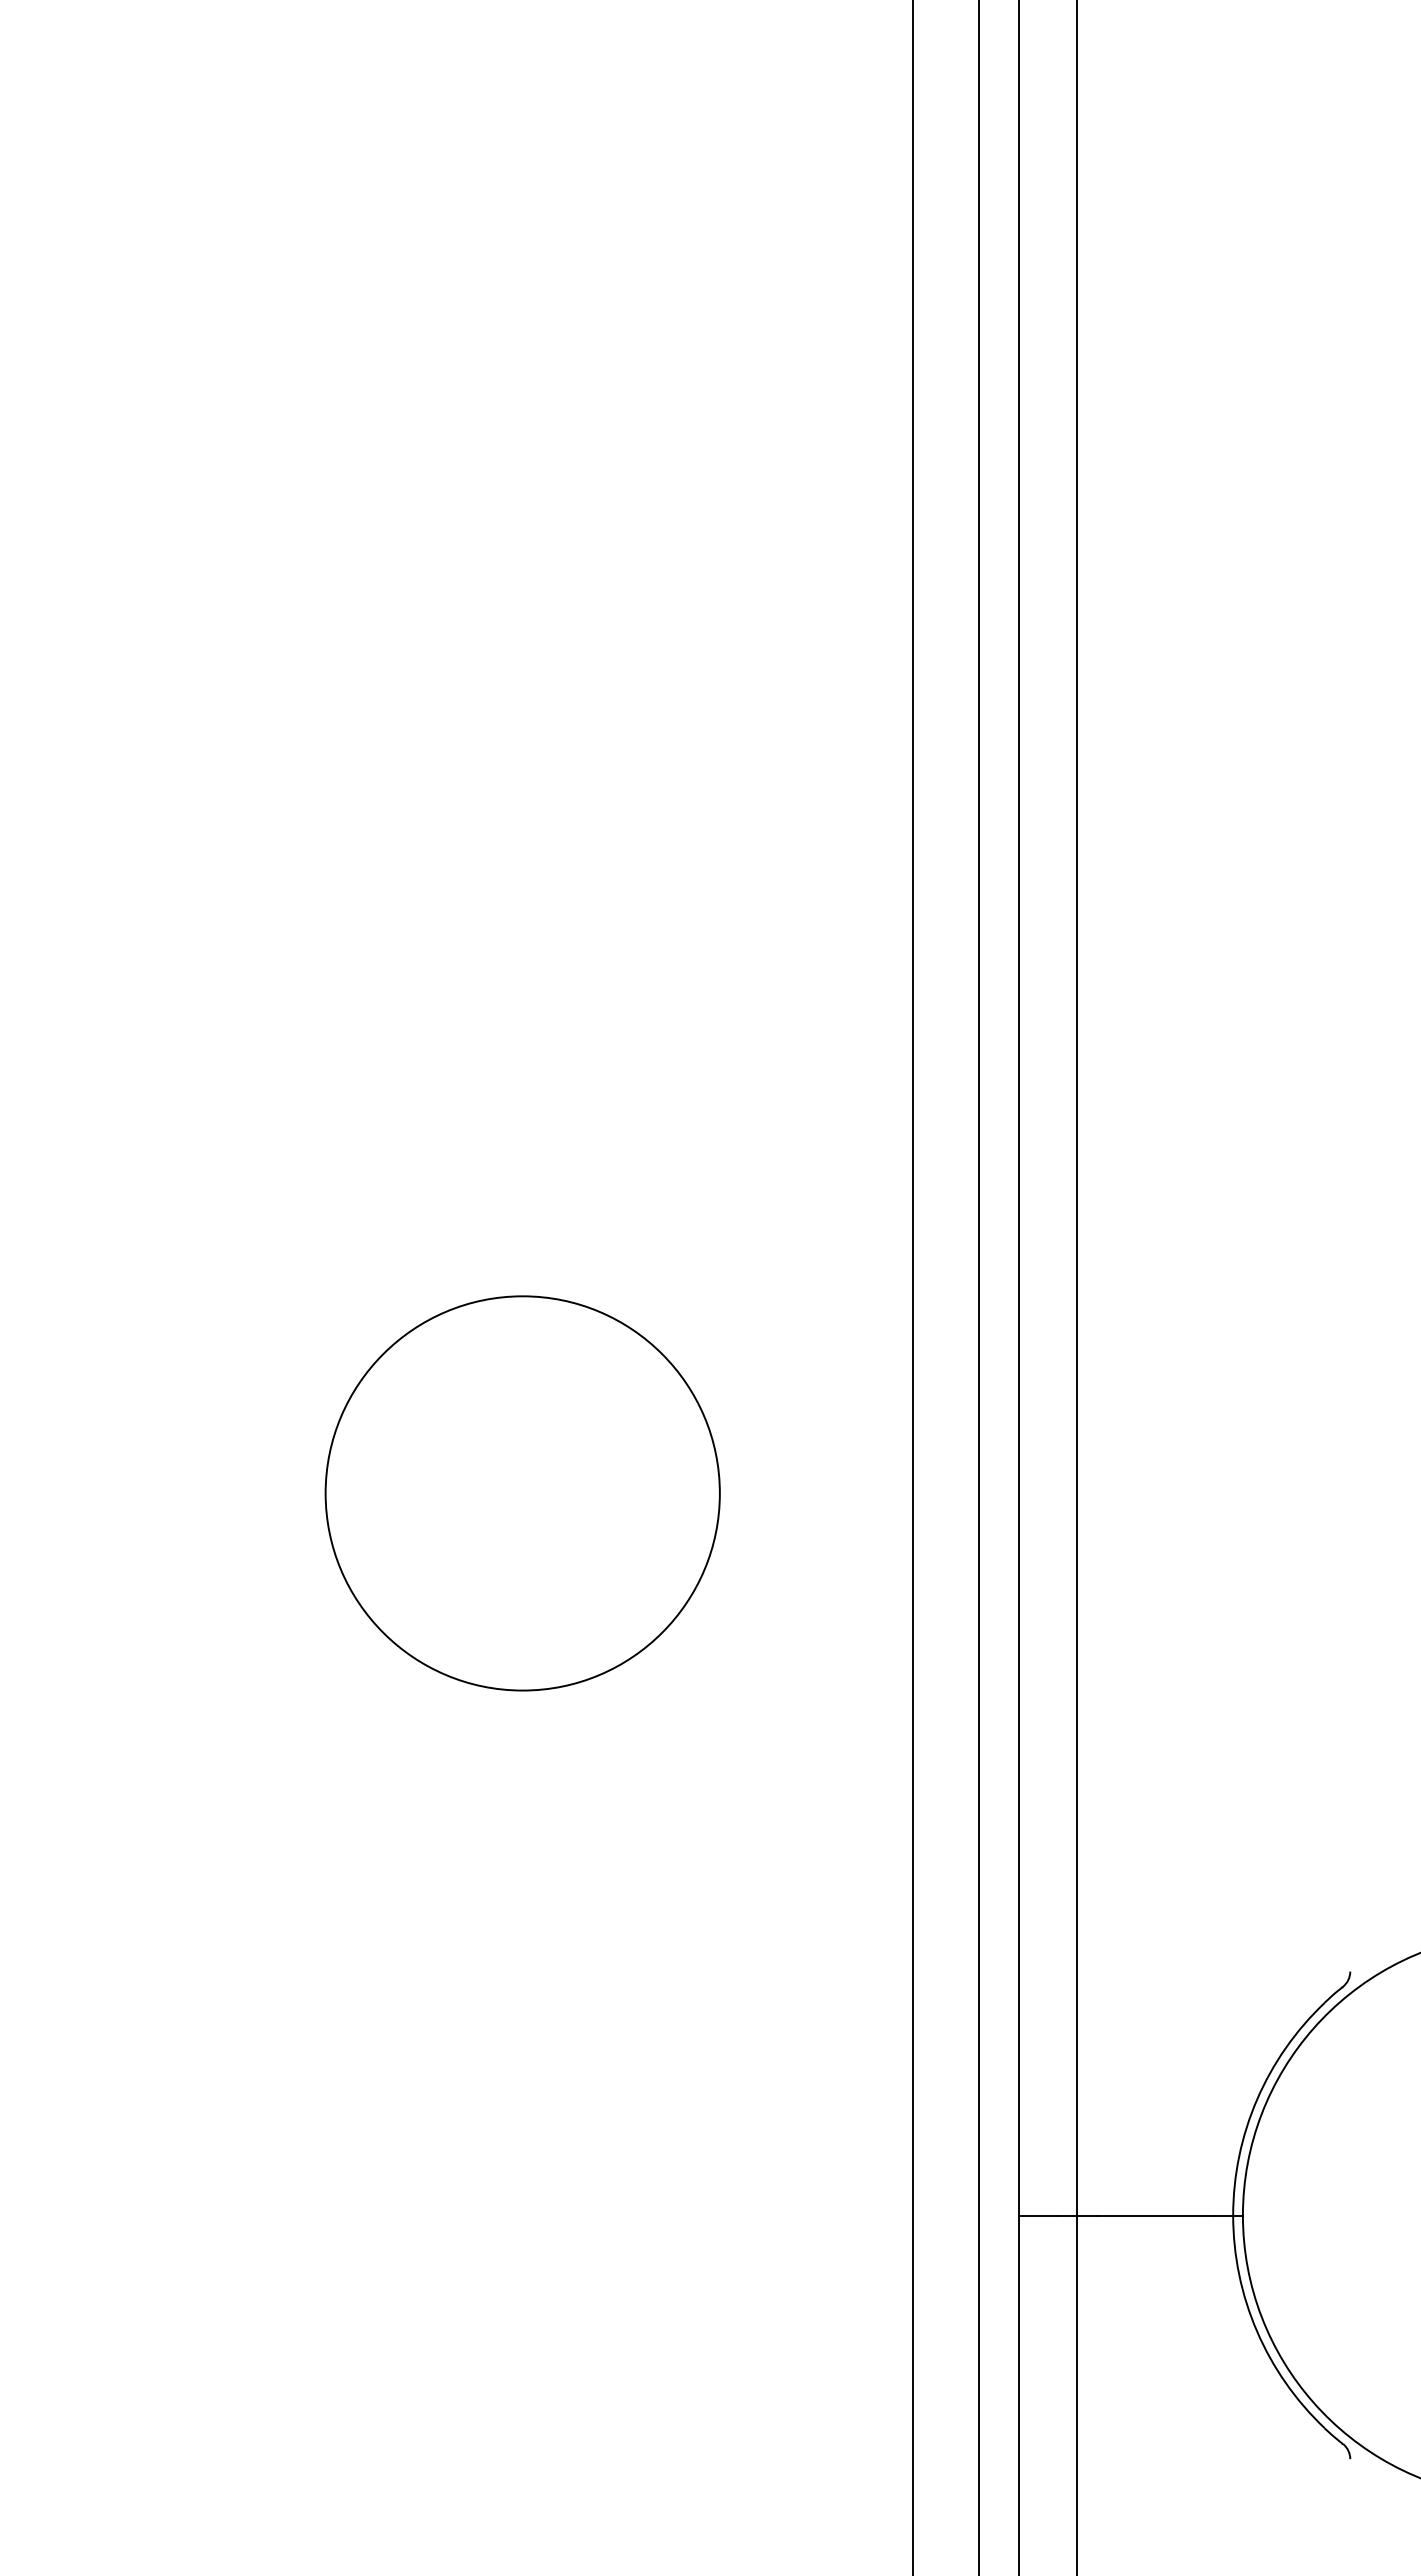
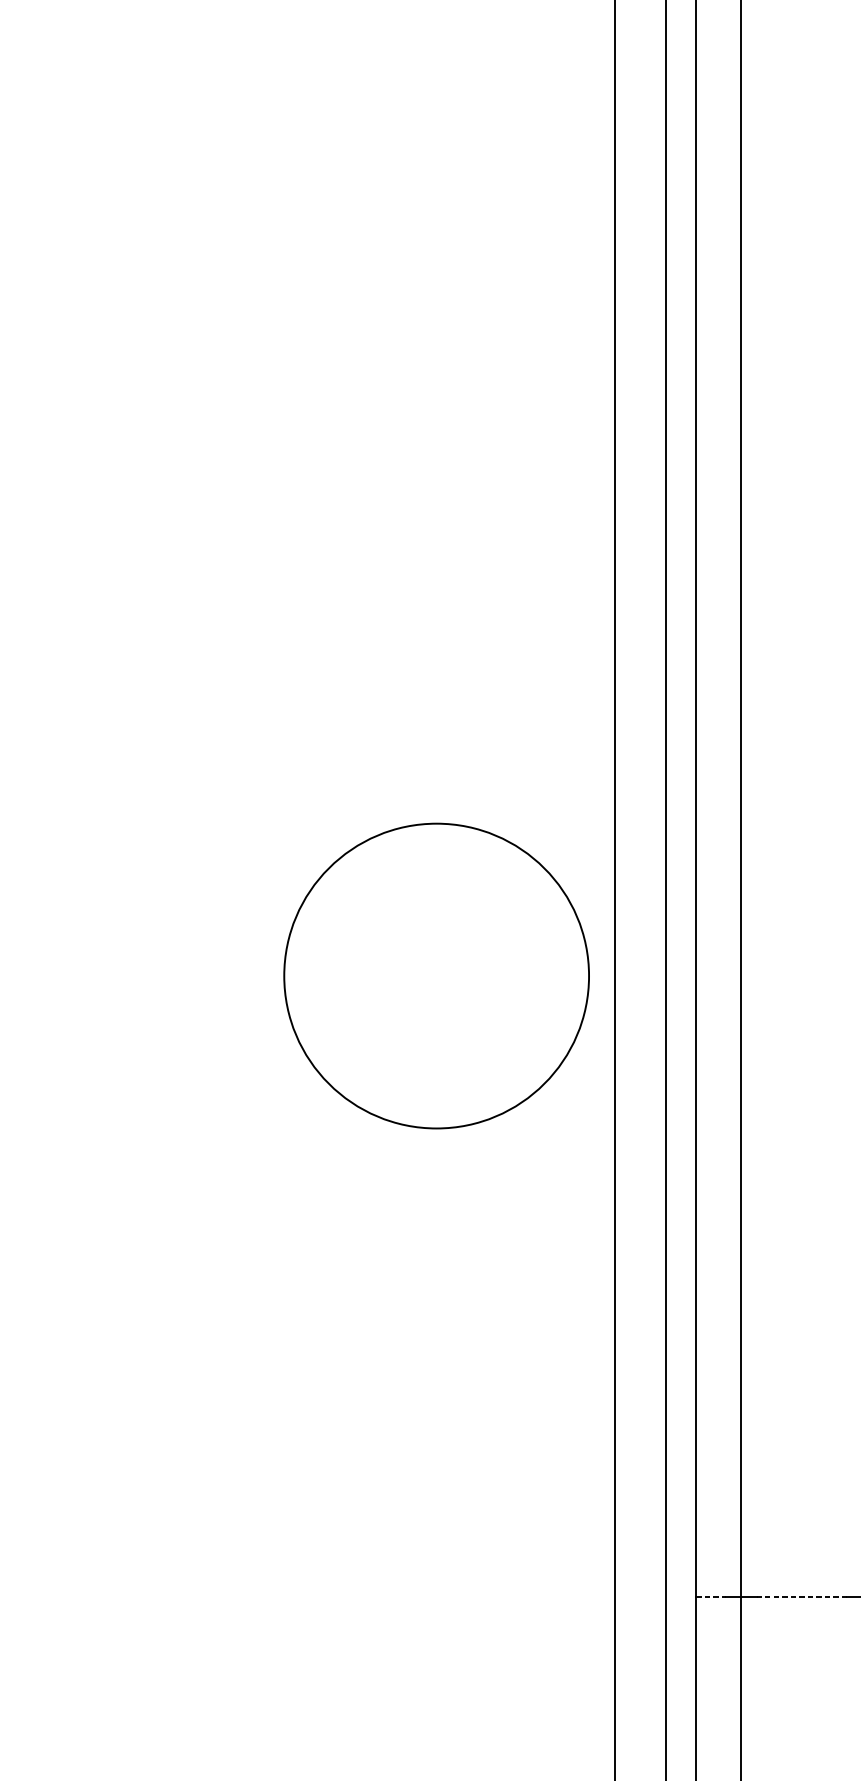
circle: (522, 1493) -> (436, 976), moved
line: (1038, 2215) -> (711, 1596), solid -> dashed
line: (1155, 2215) -> (802, 1596), solid -> dashed

